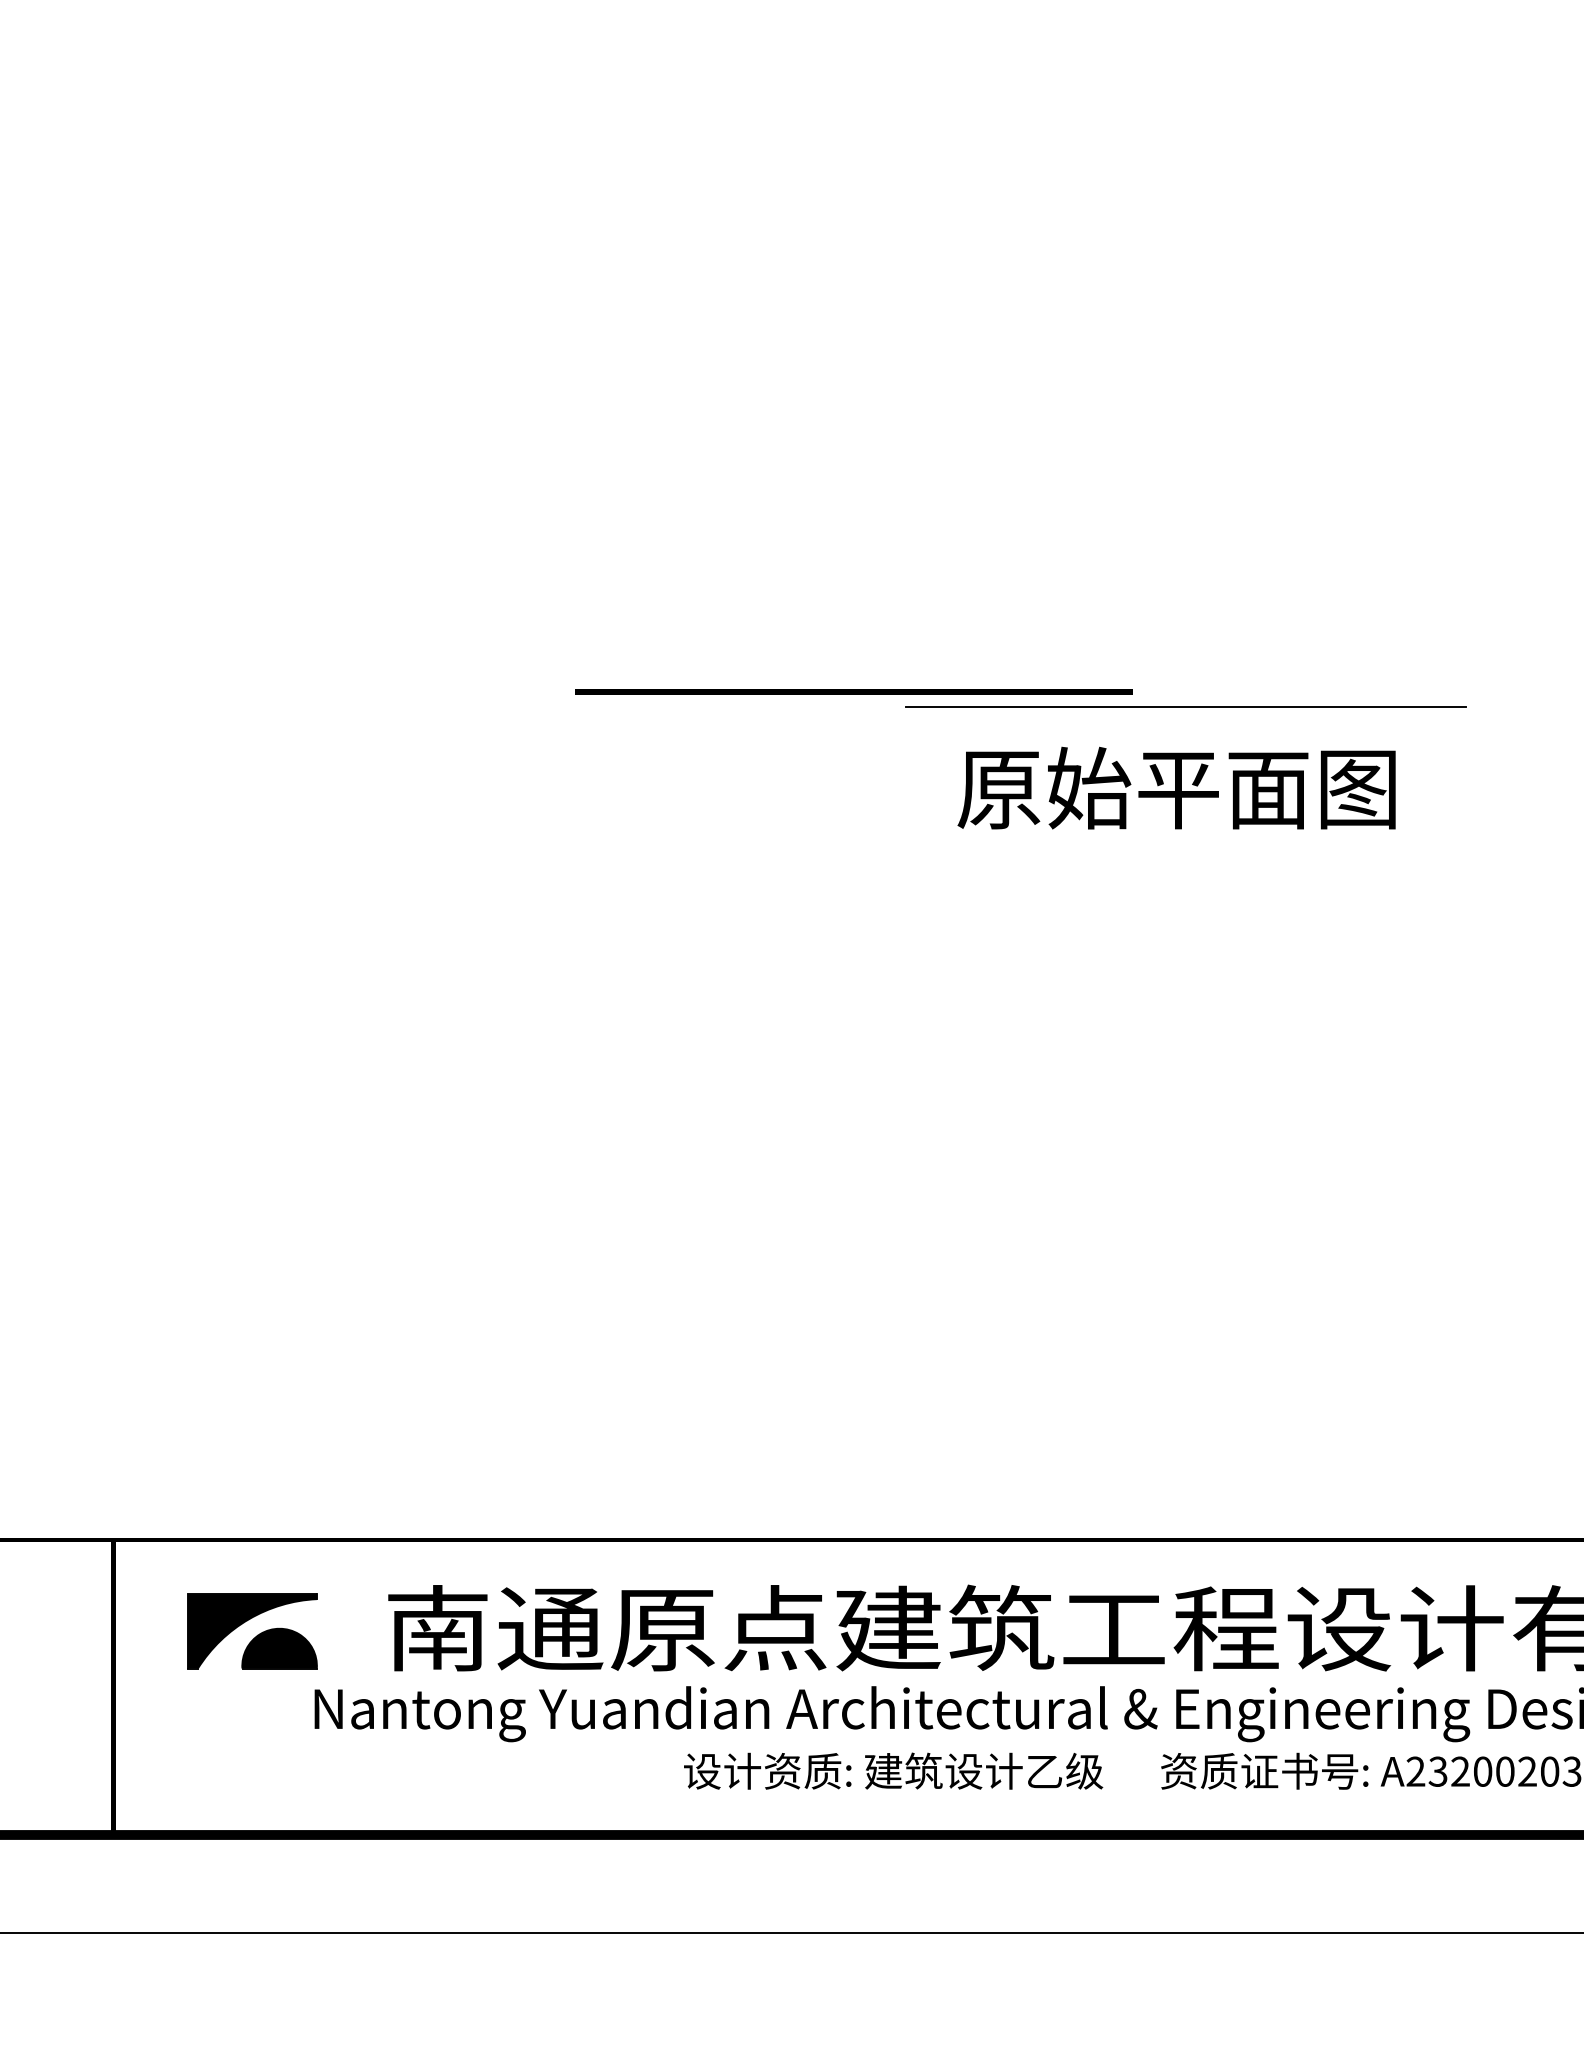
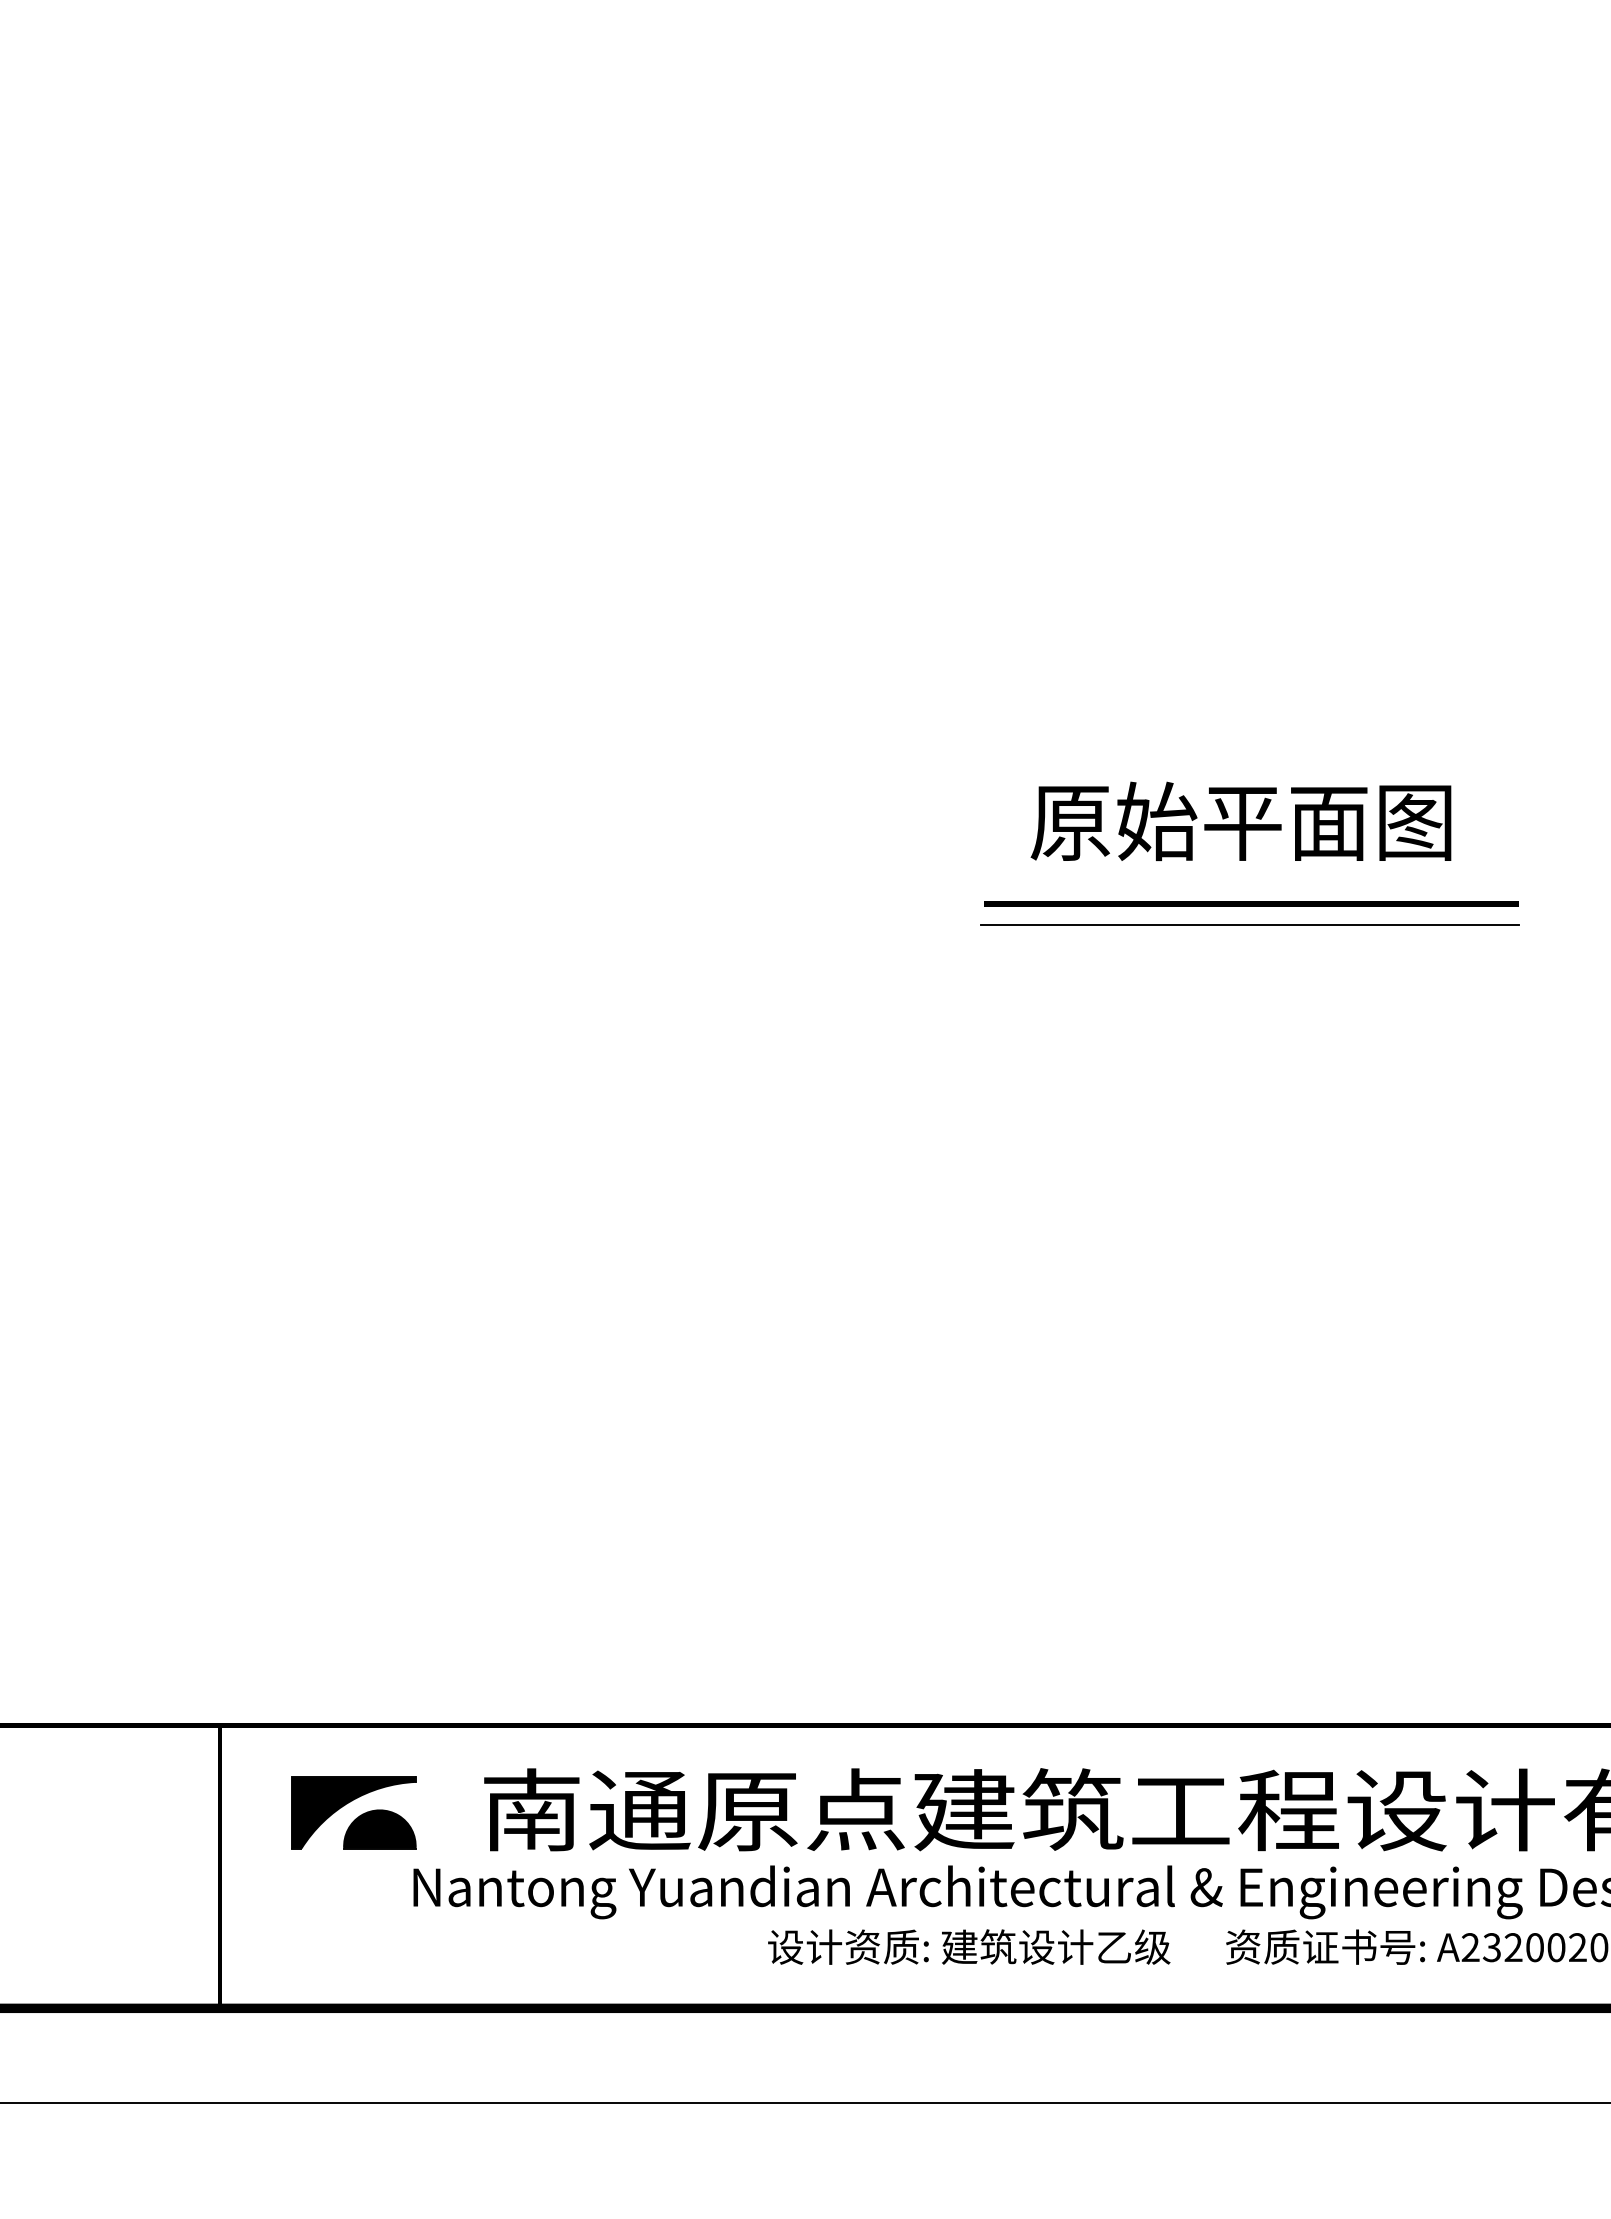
line: (854, 691) -> (1251, 903), moved
text: (1176, 787) -> (1240, 820), moved

